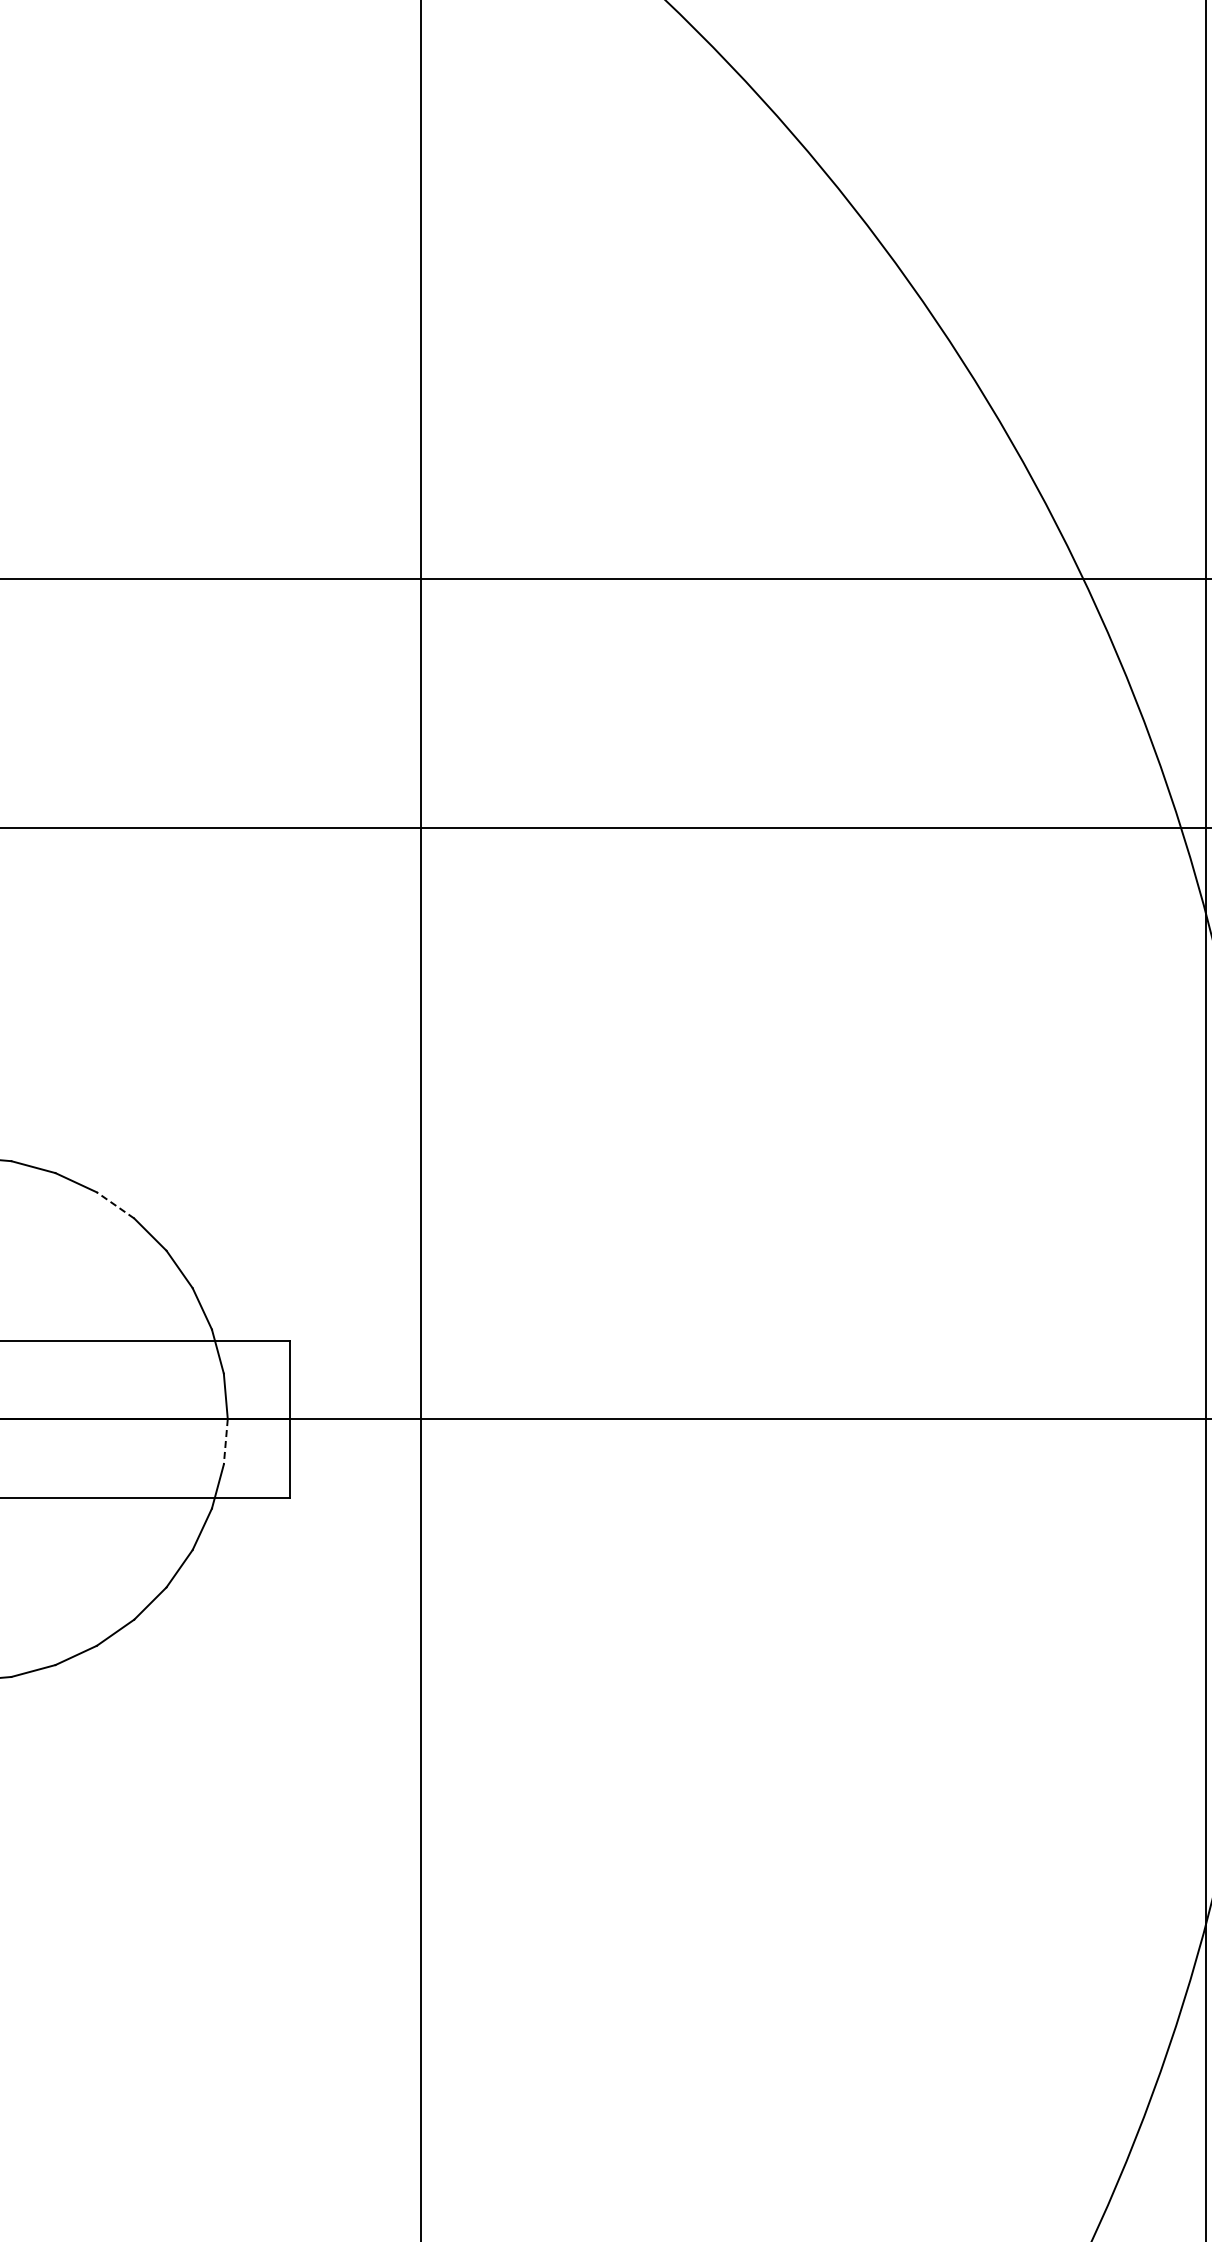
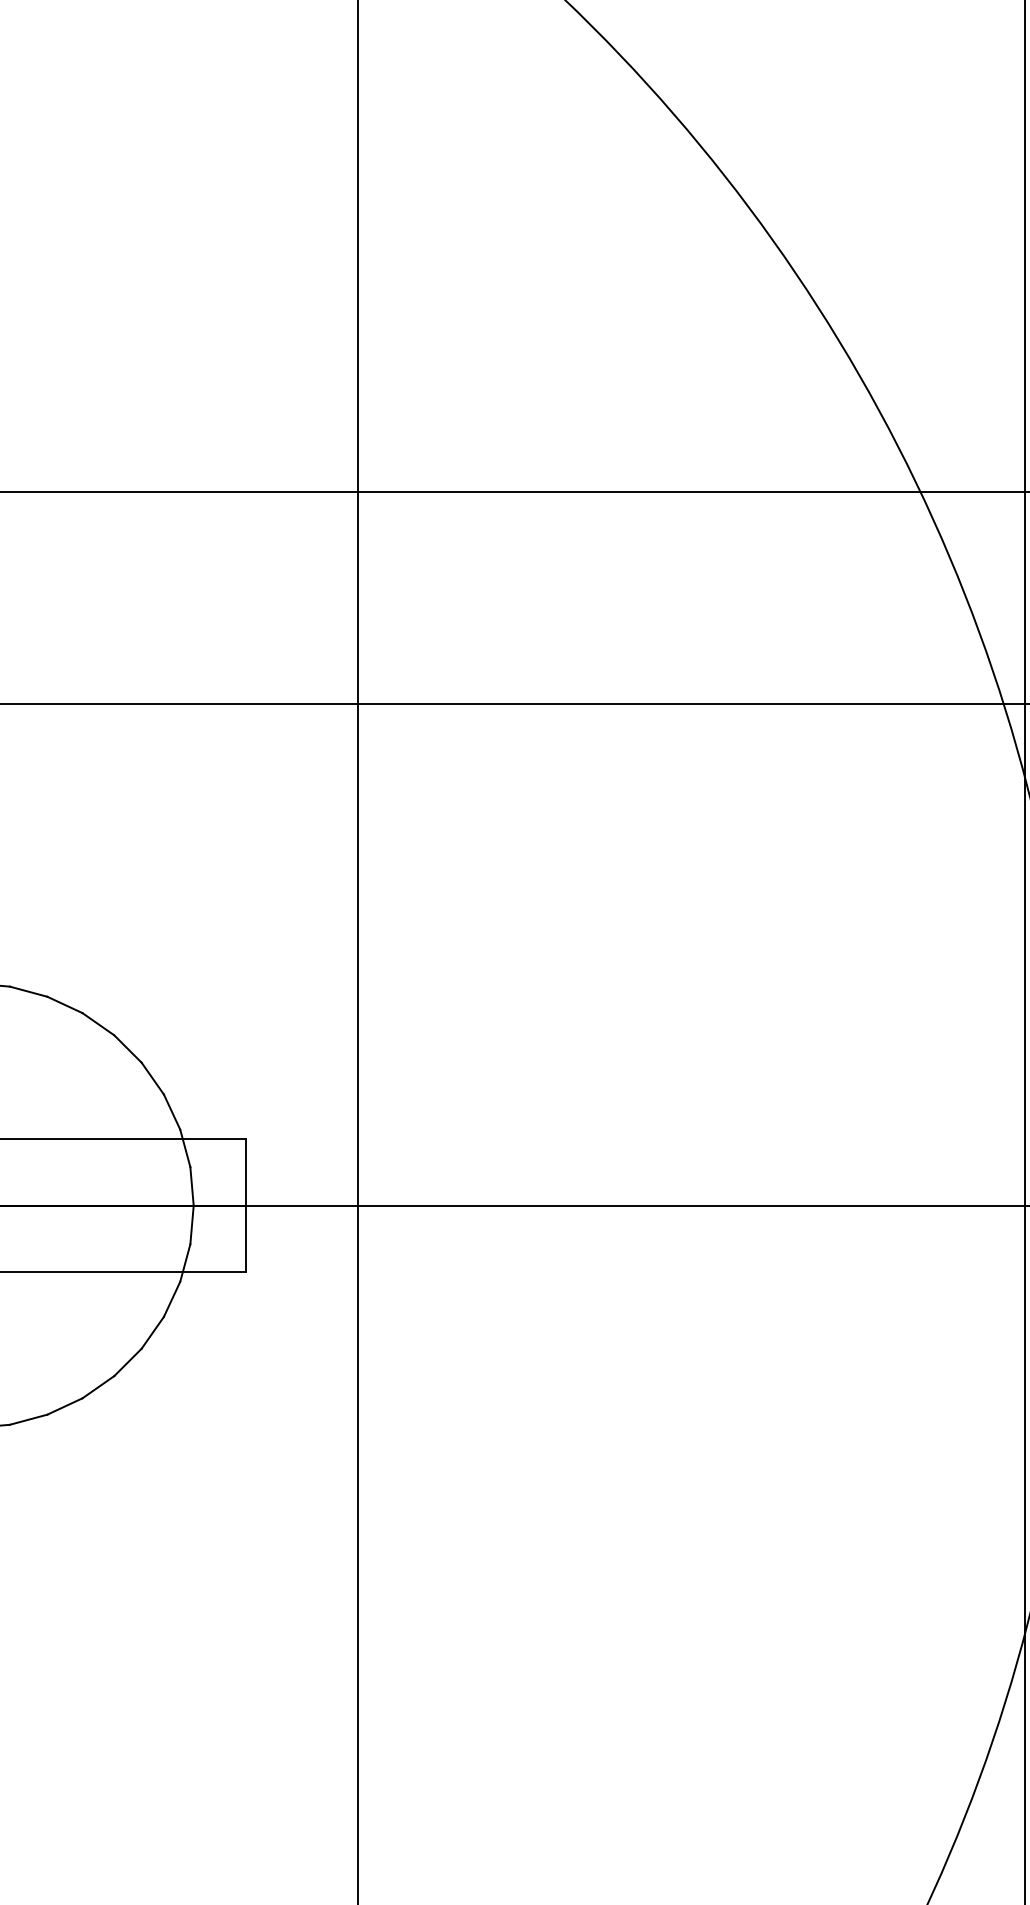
line: (115, 1205) -> (98, 1024), dashed -> solid
line: (225, 1441) -> (191, 1224), dashed -> solid

